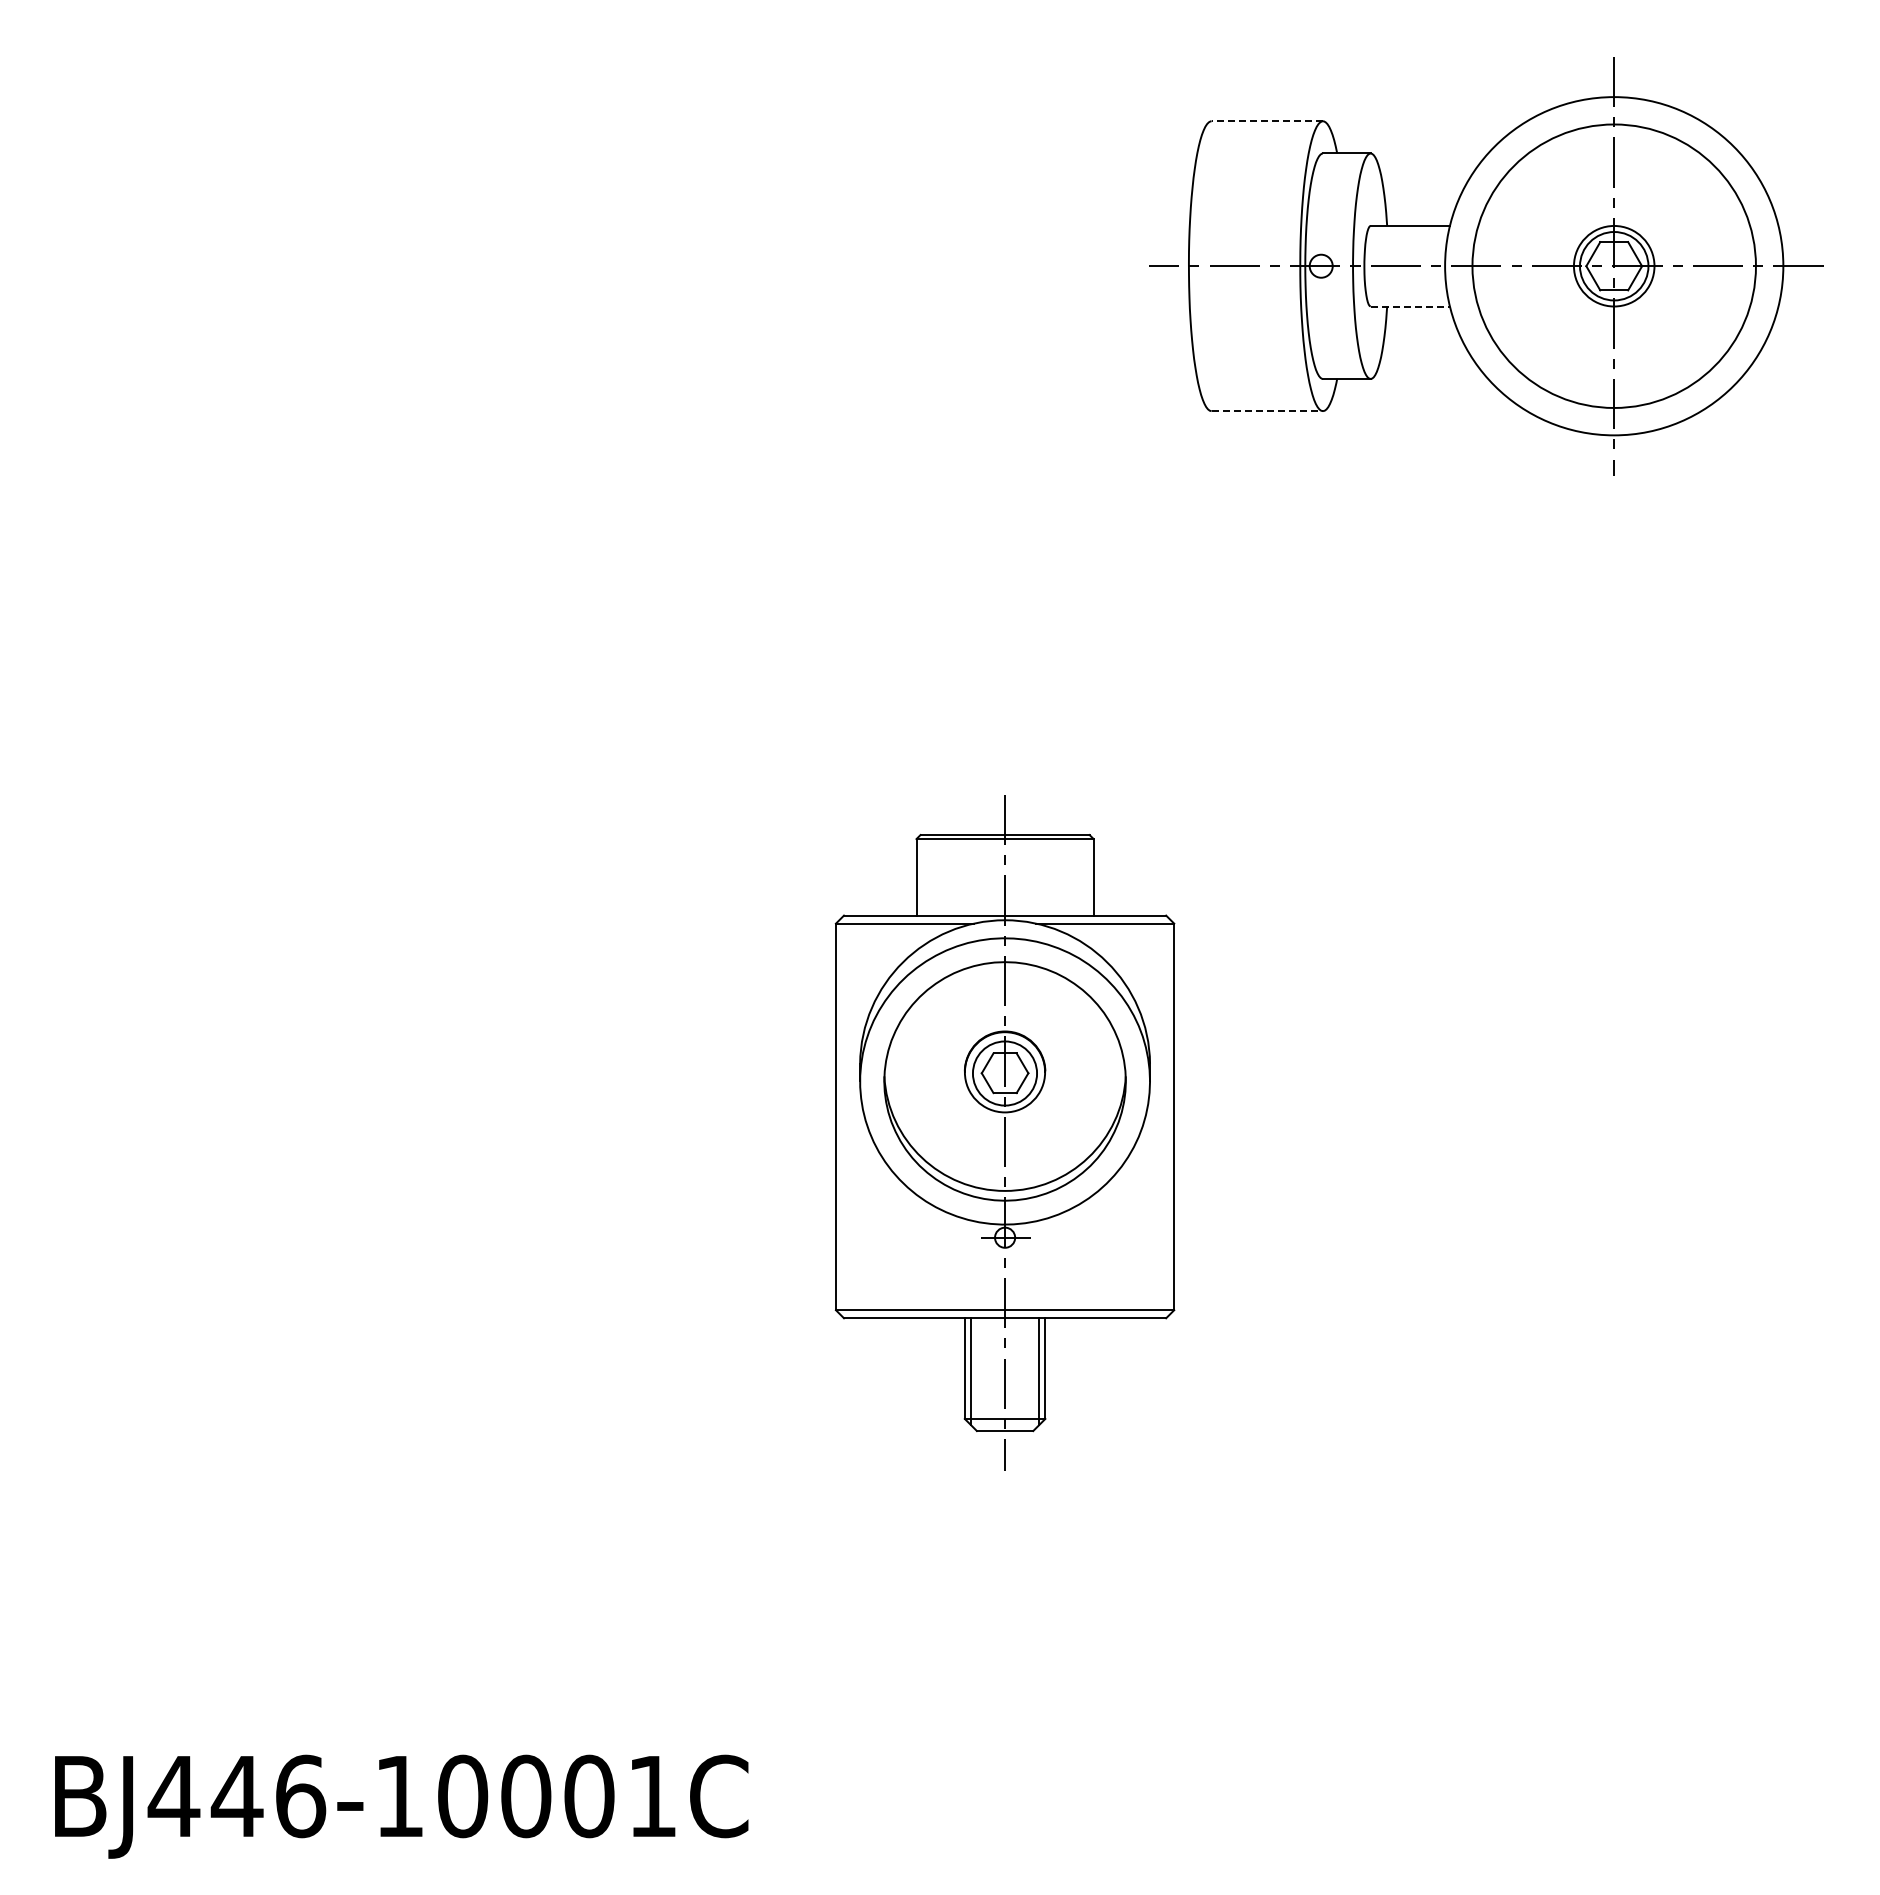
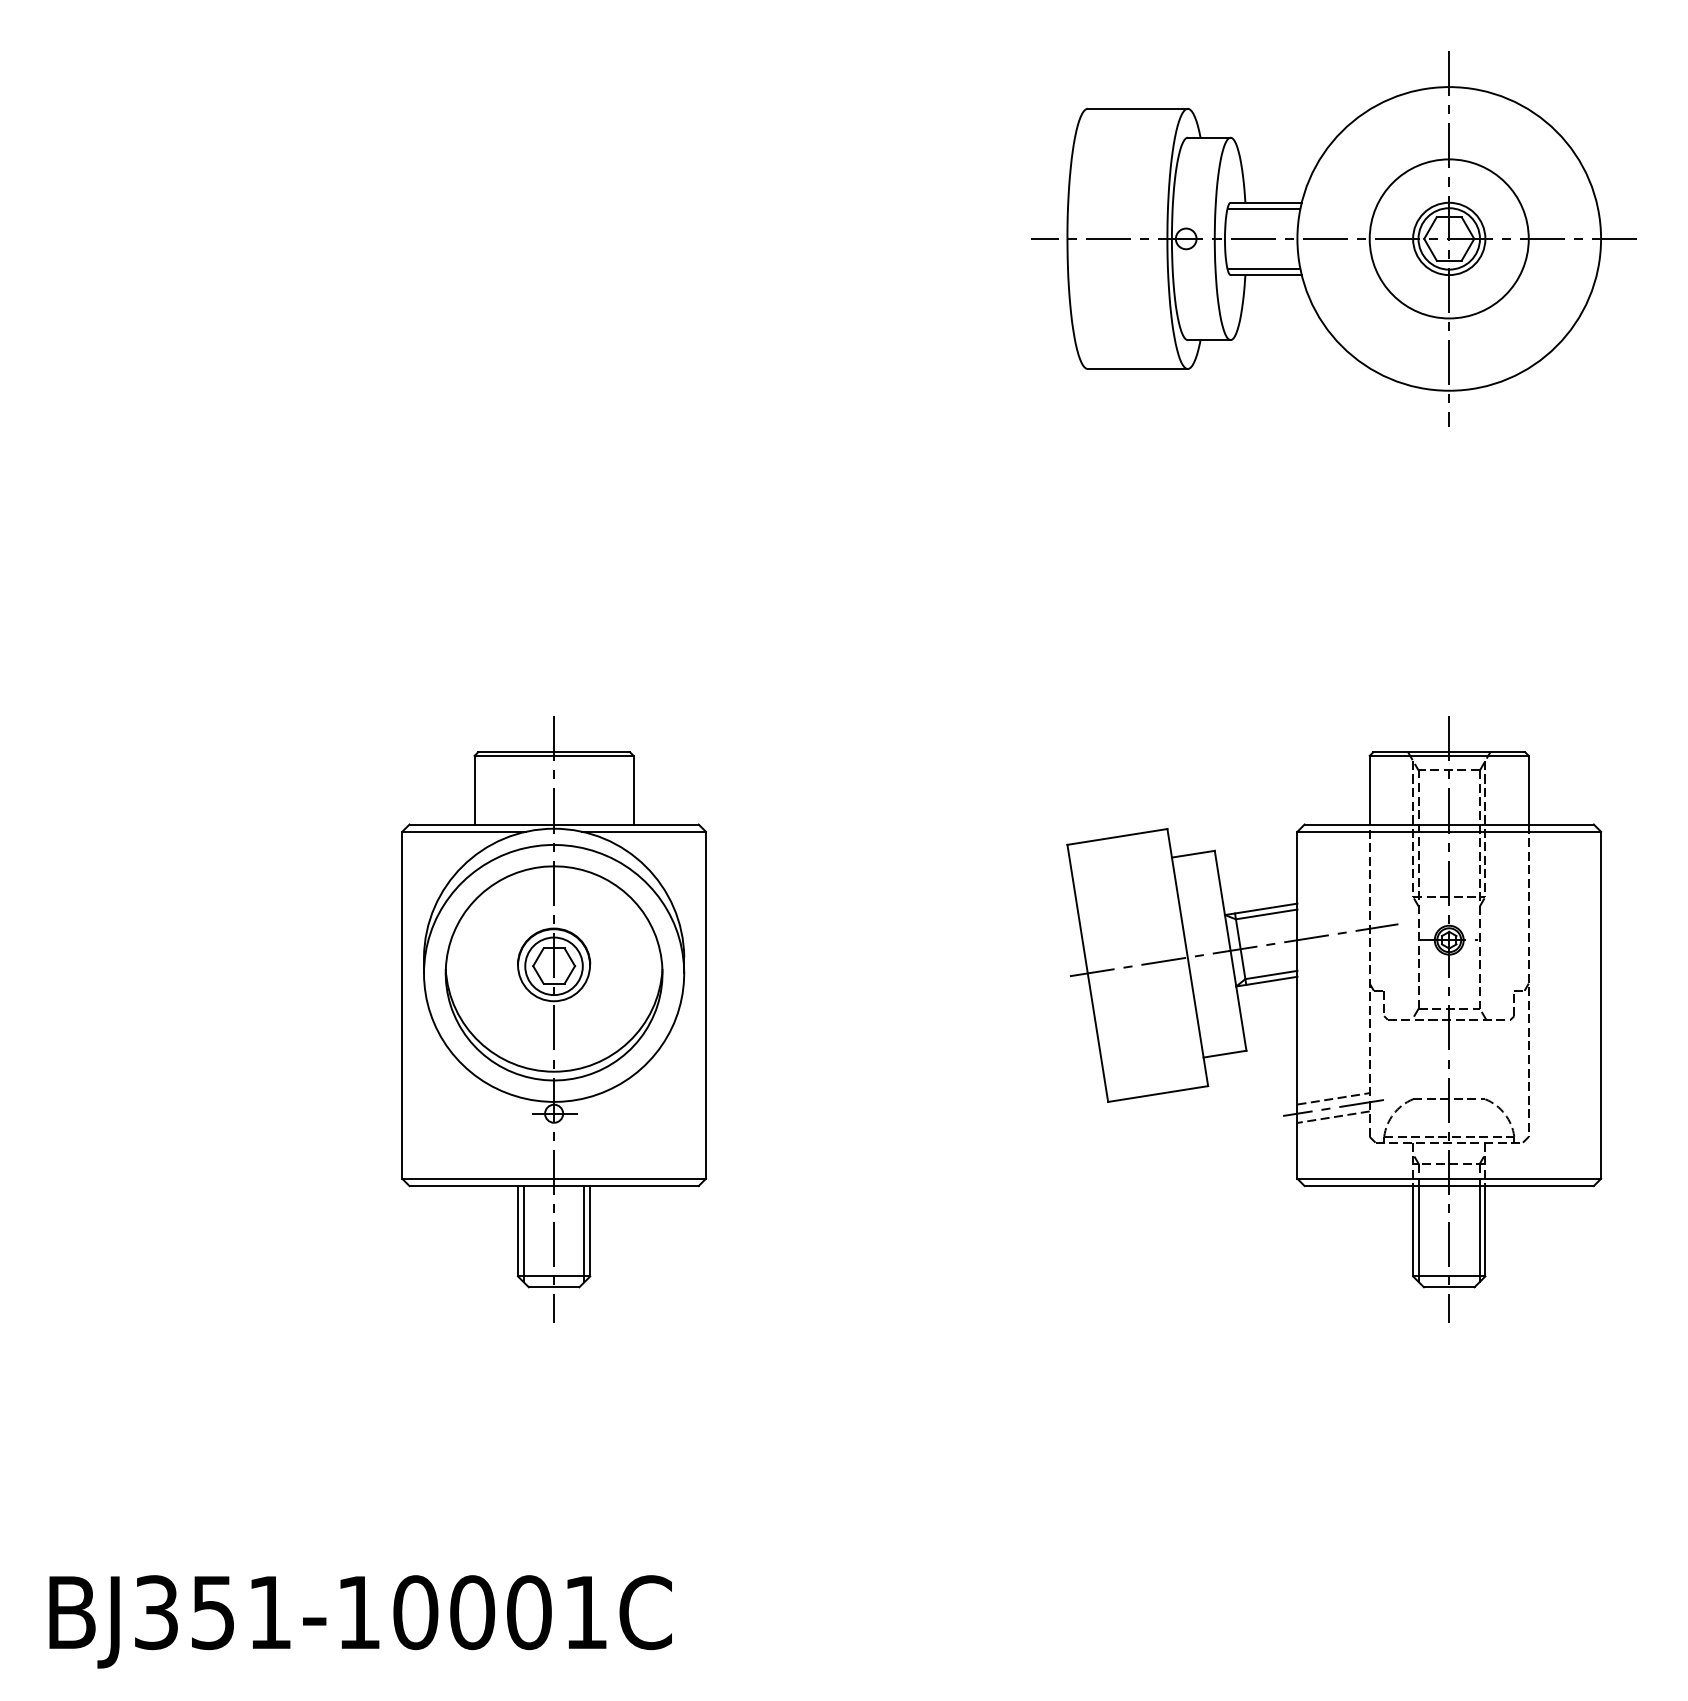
line: (1267, 121) -> (1137, 108), dashed -> solid
line: (1407, 232) -> (1263, 208), added
circle: (1613, 265) -> (1448, 238), size x0.62
line: (1407, 299) -> (1263, 268), added
line: (1410, 306) -> (1266, 275), dashed -> solid
line: (1267, 411) -> (1137, 369), dashed -> solid
part: (1004, 1132) -> (553, 1019), moved
part: (1485, 1135) -> (1333, 1019), added
text: (236, 1796) -> (212, 1612), BJ446-10001C -> BJ351-10001C

